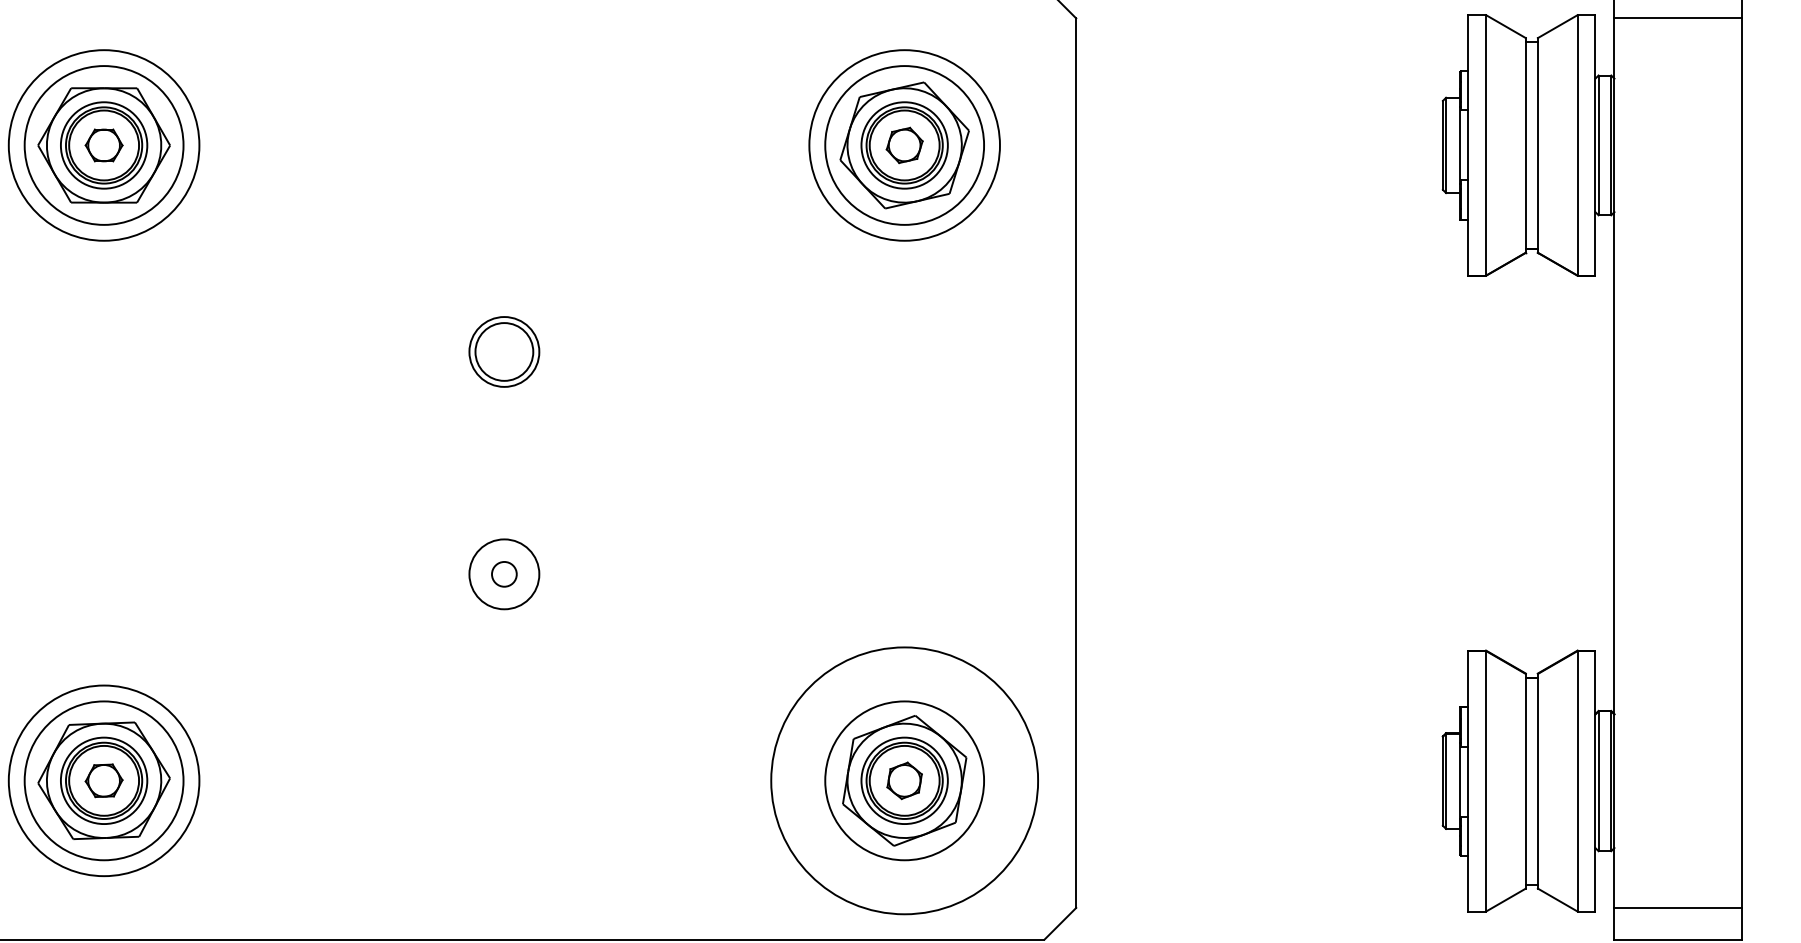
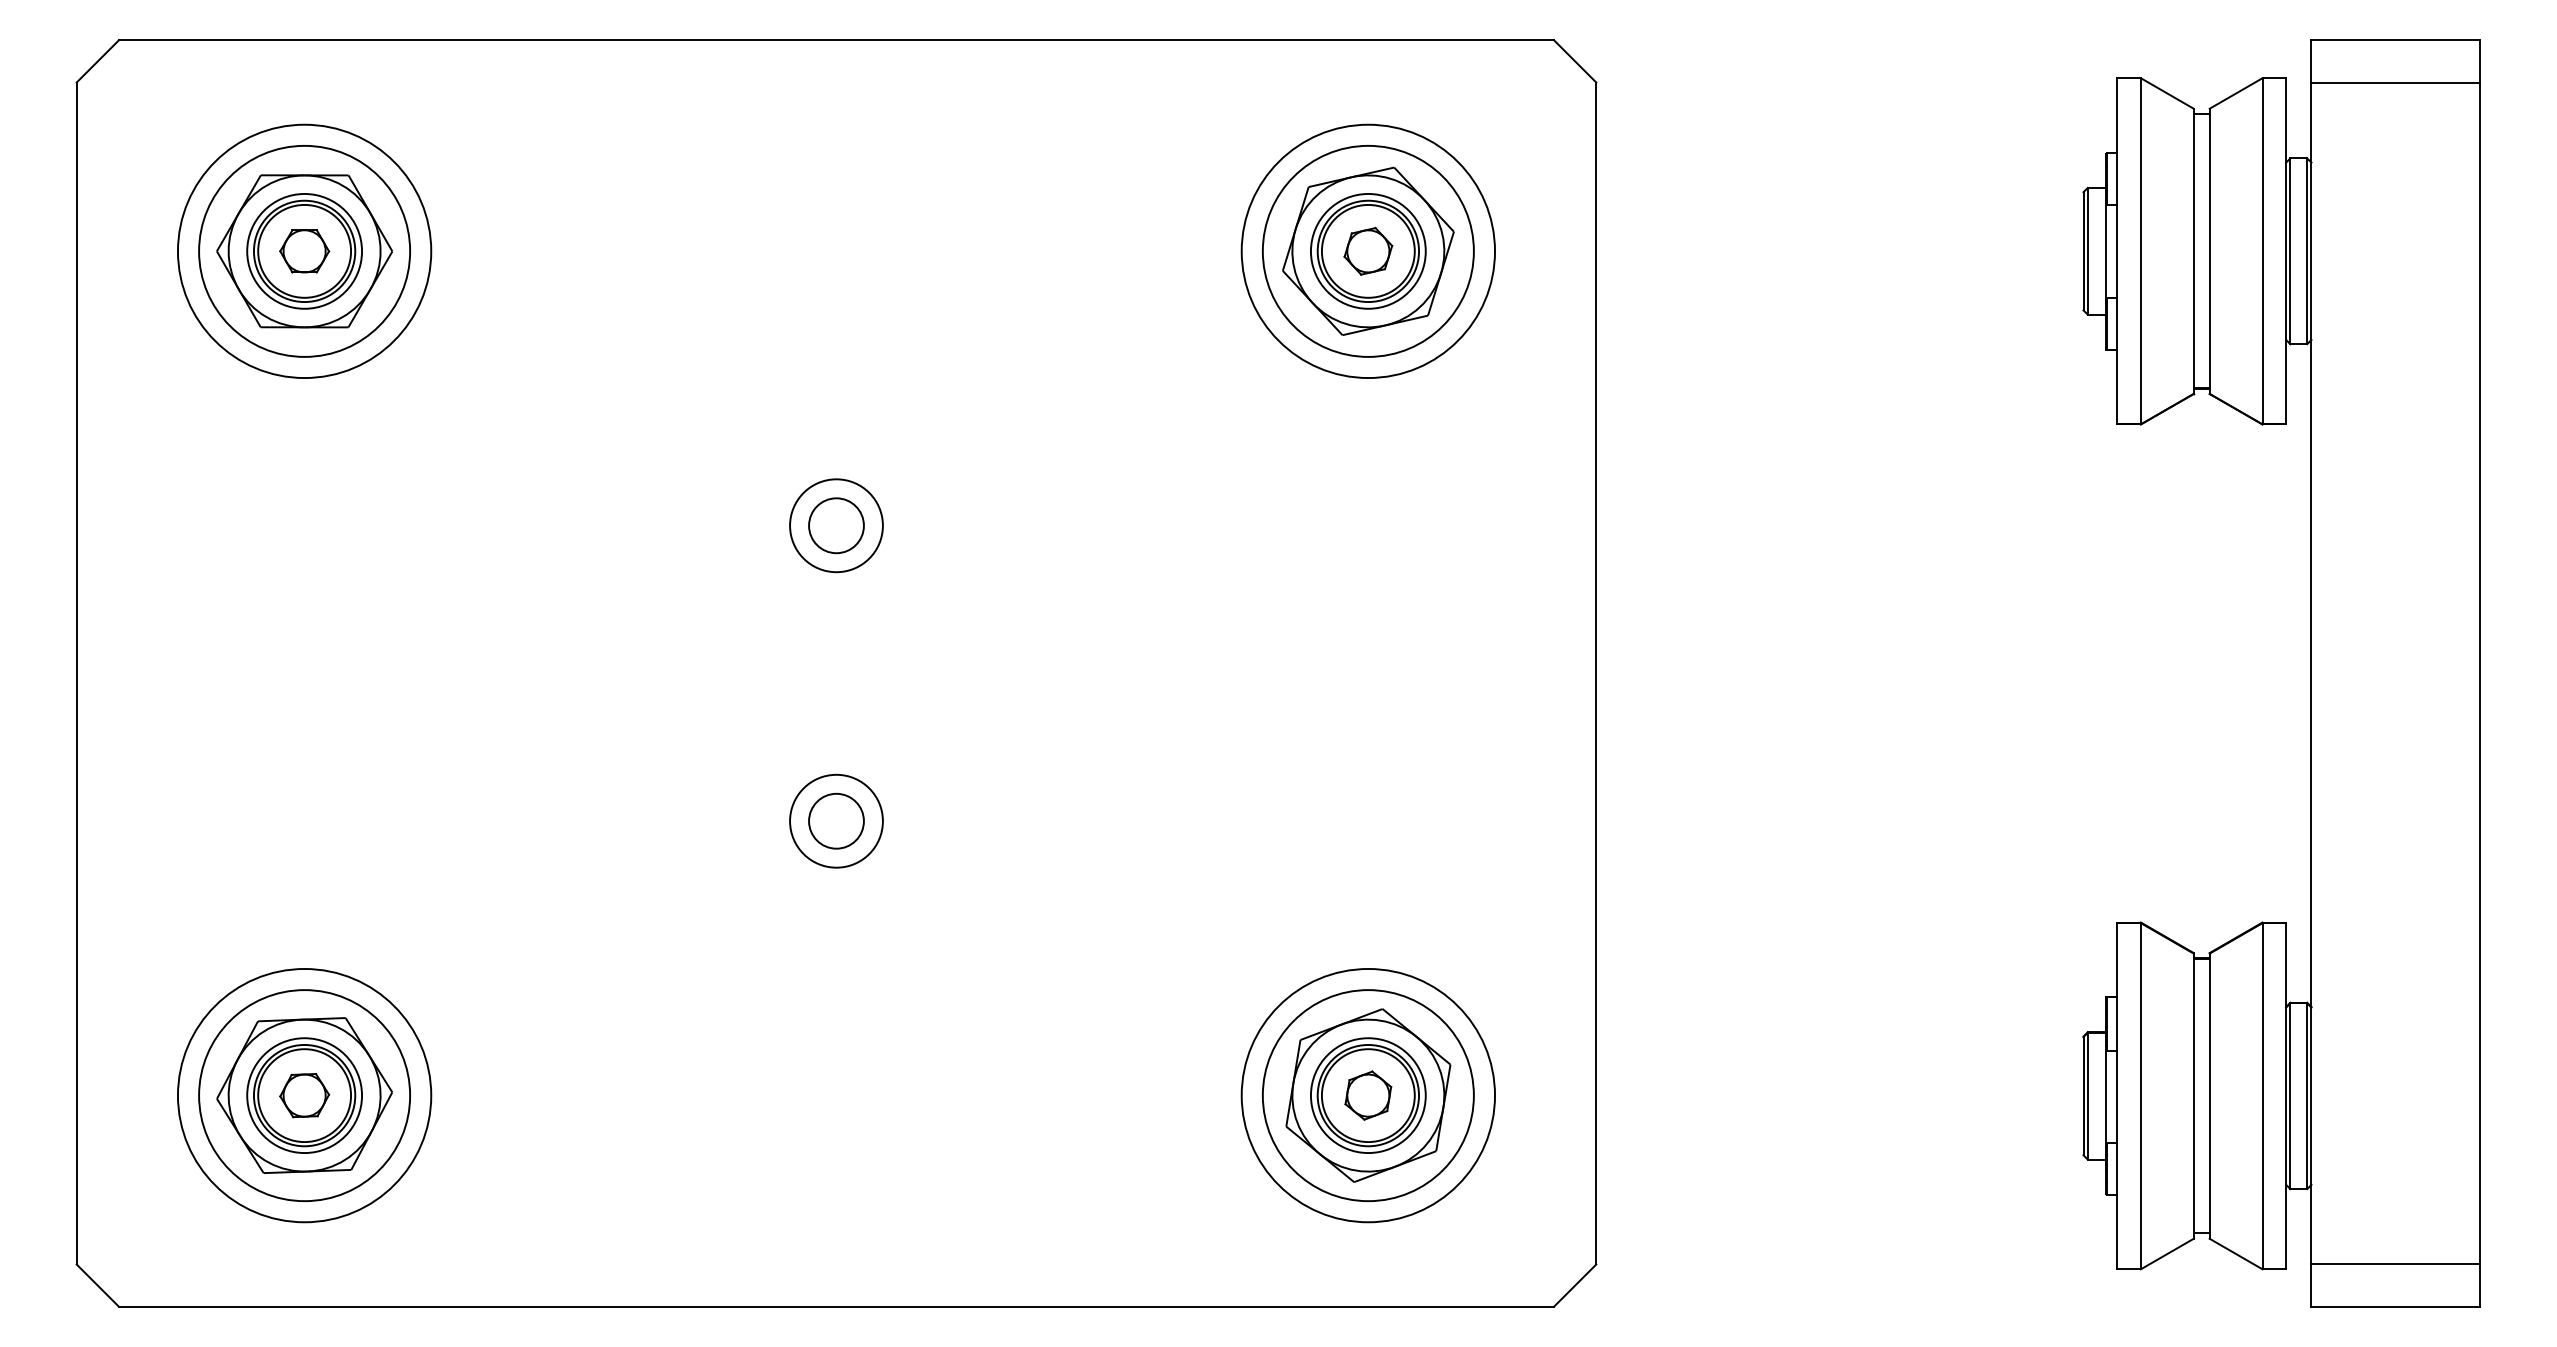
circle: (504, 351) -> (836, 525), size x0.71
circle: (504, 573) -> (836, 820), size x1.67
circle: (904, 780) -> (1368, 1095), size x0.71

